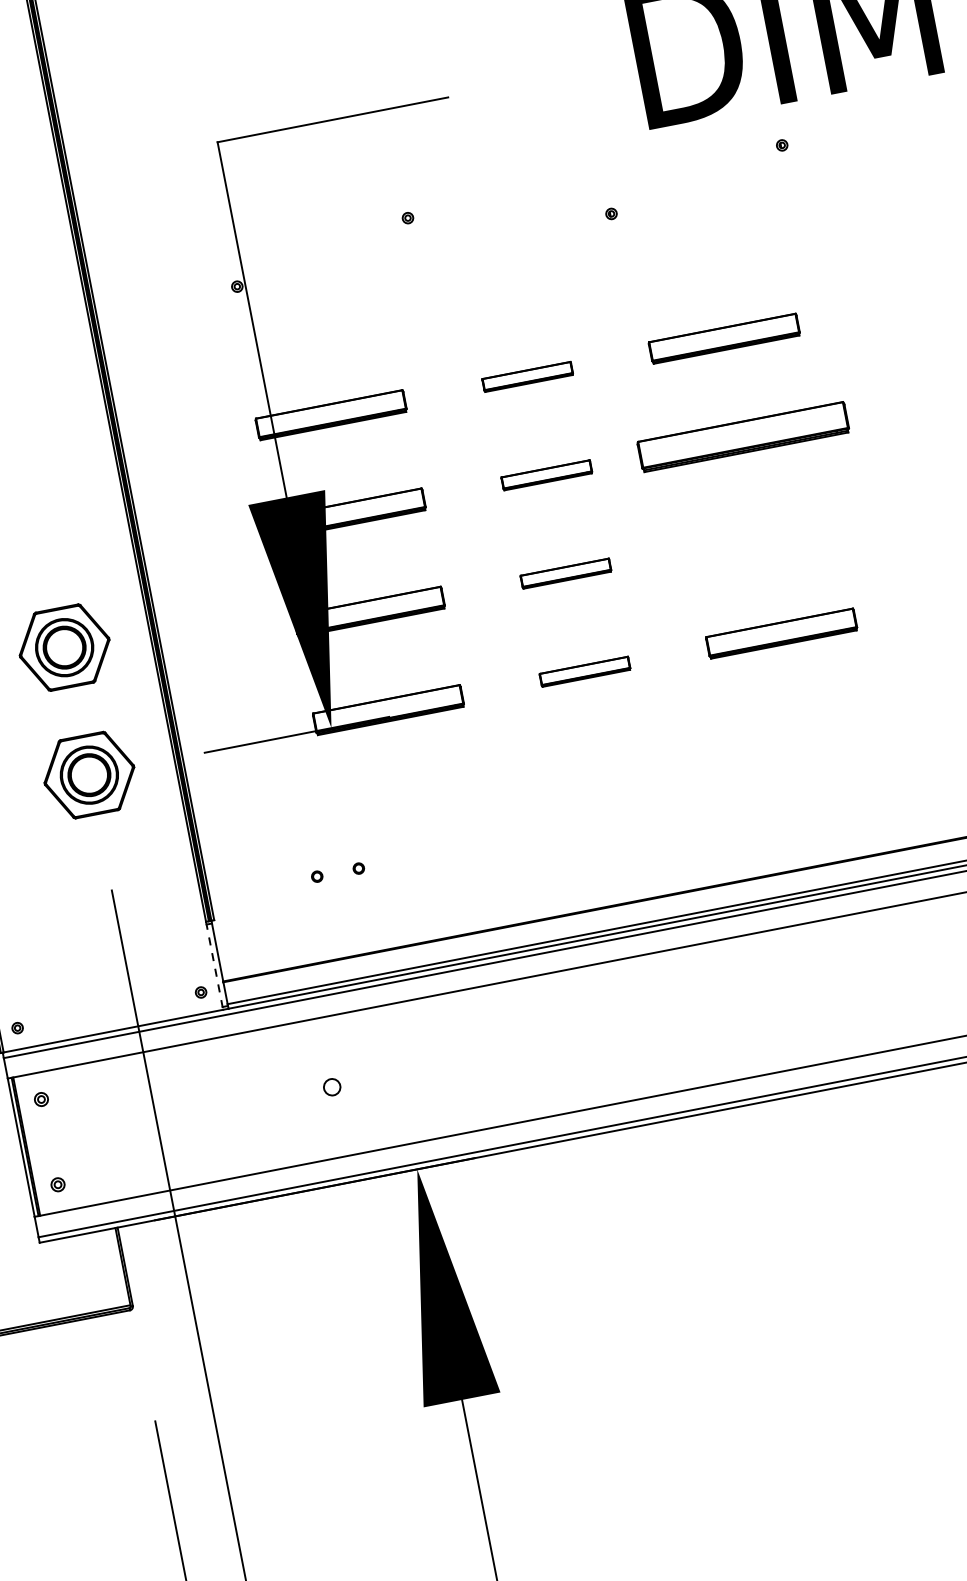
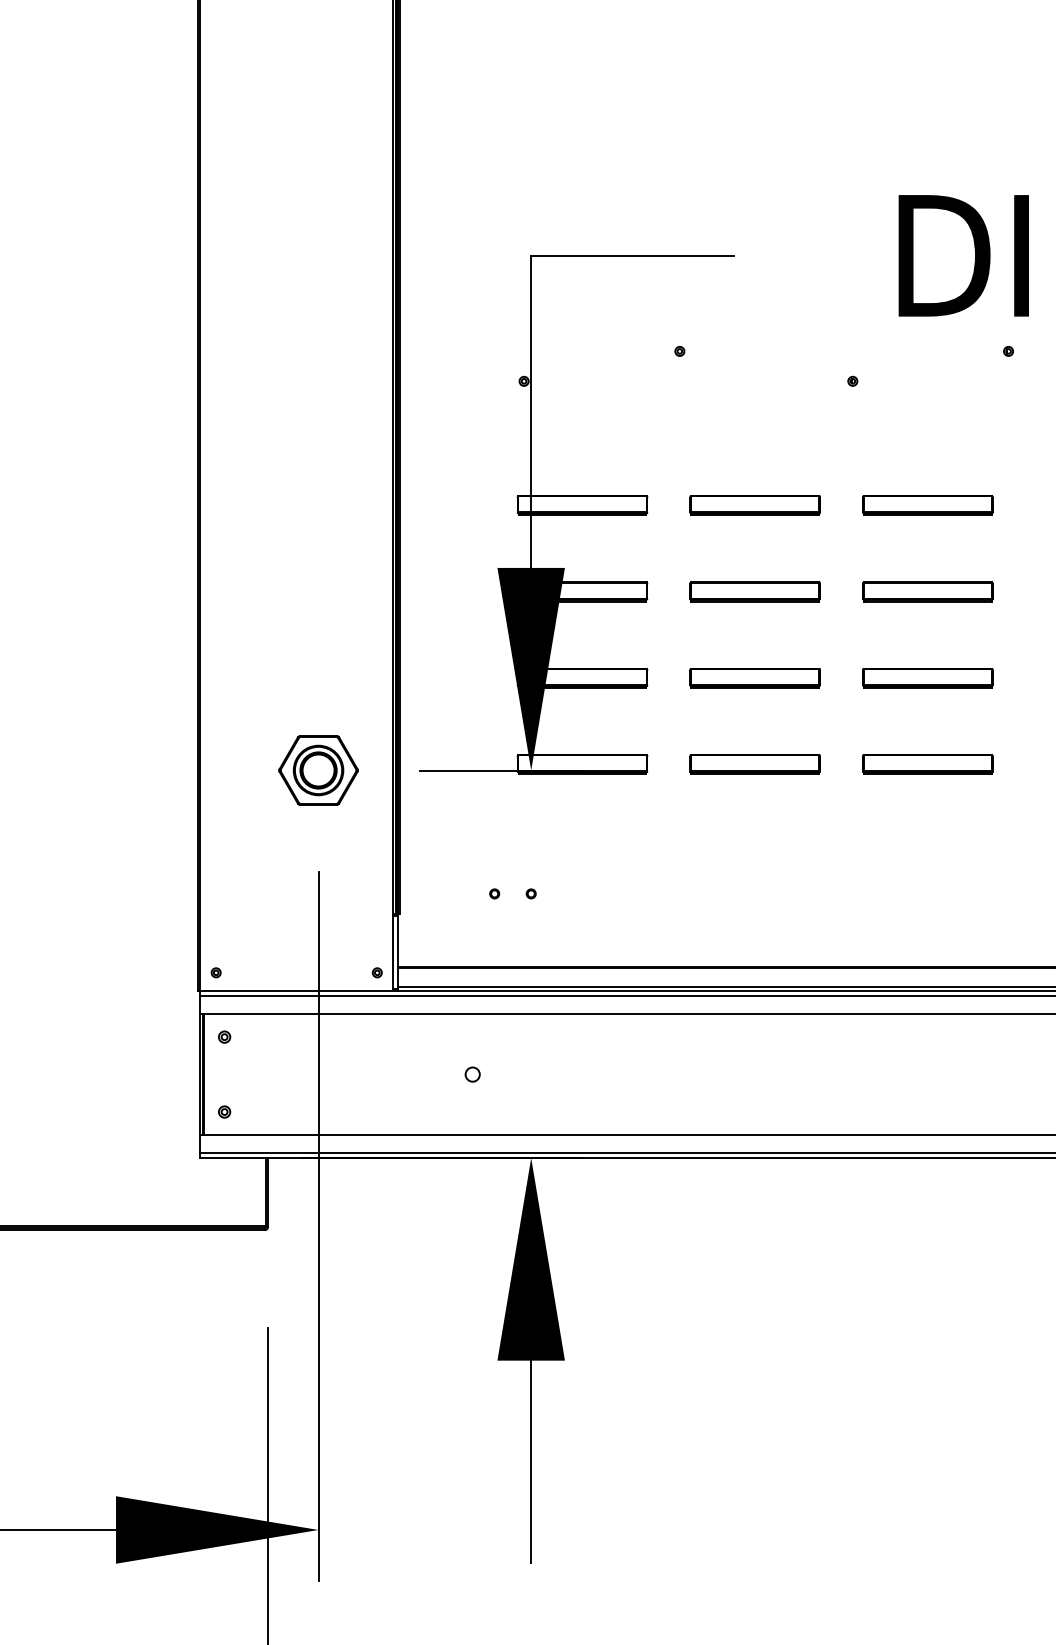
part: (527, 377) -> (754, 505), size x1.67
part: (743, 436) -> (927, 591), size x0.71
part: (546, 474) -> (754, 591), size x1.67
part: (762, 535) -> (927, 678), added
part: (565, 573) -> (754, 678), size x1.67
part: (64, 647) -> (318, 658), removed
part: (584, 671) -> (754, 764), size x1.67
line: (215, 965) -> (393, 952), dashed -> solid

